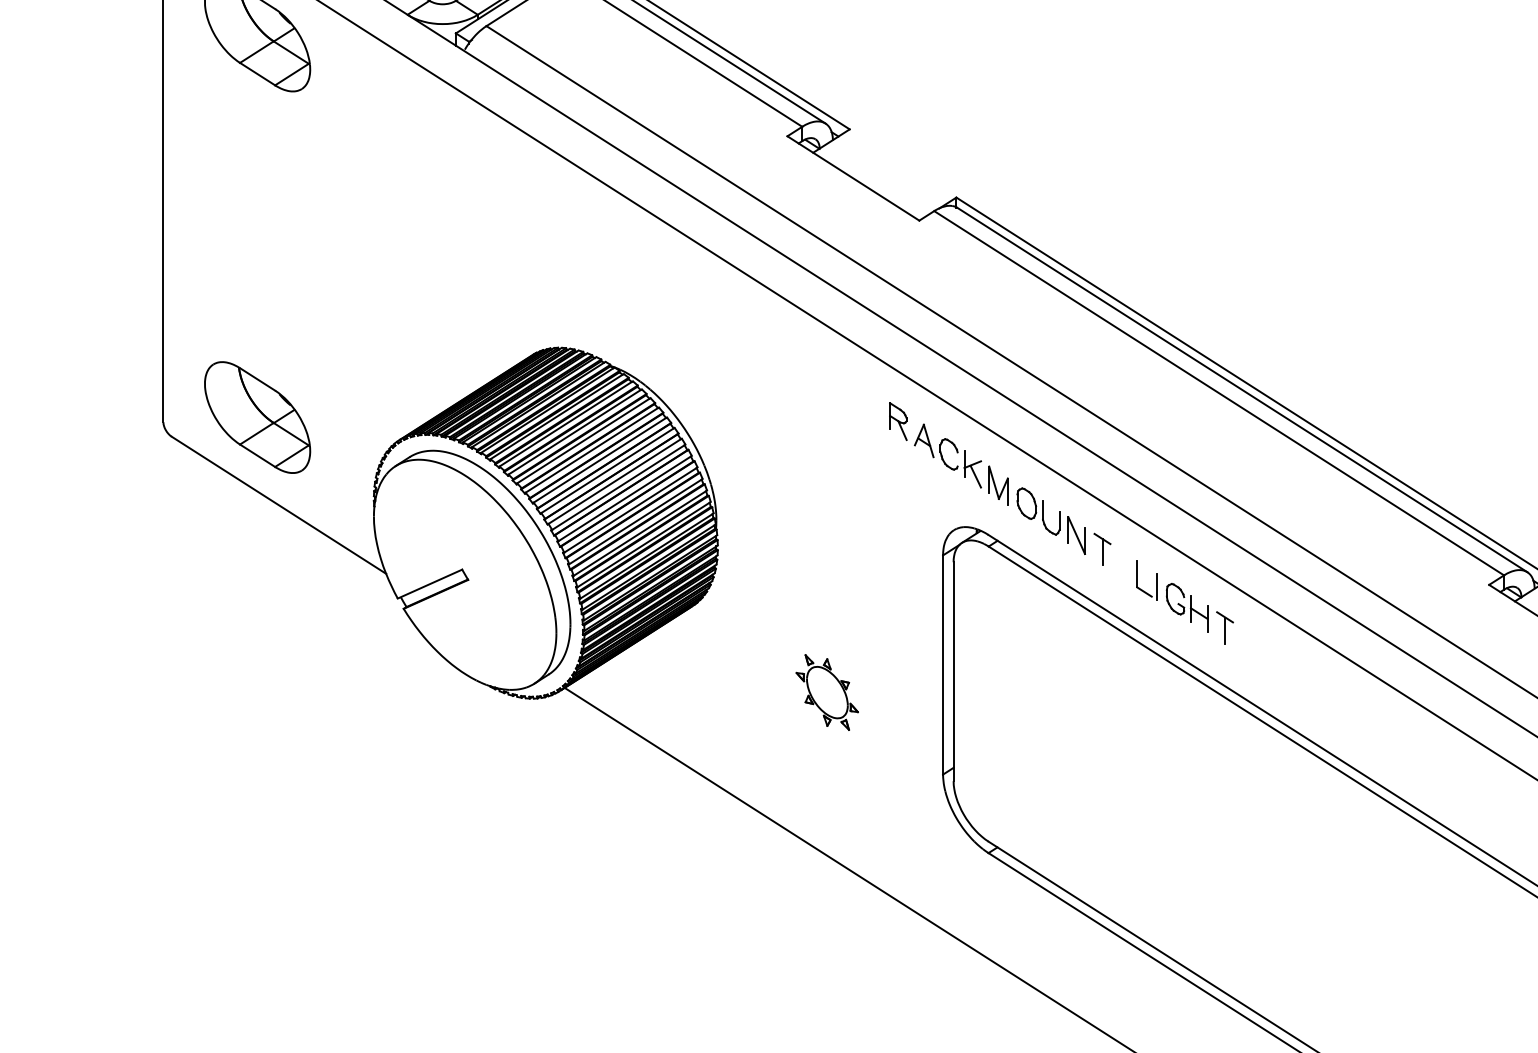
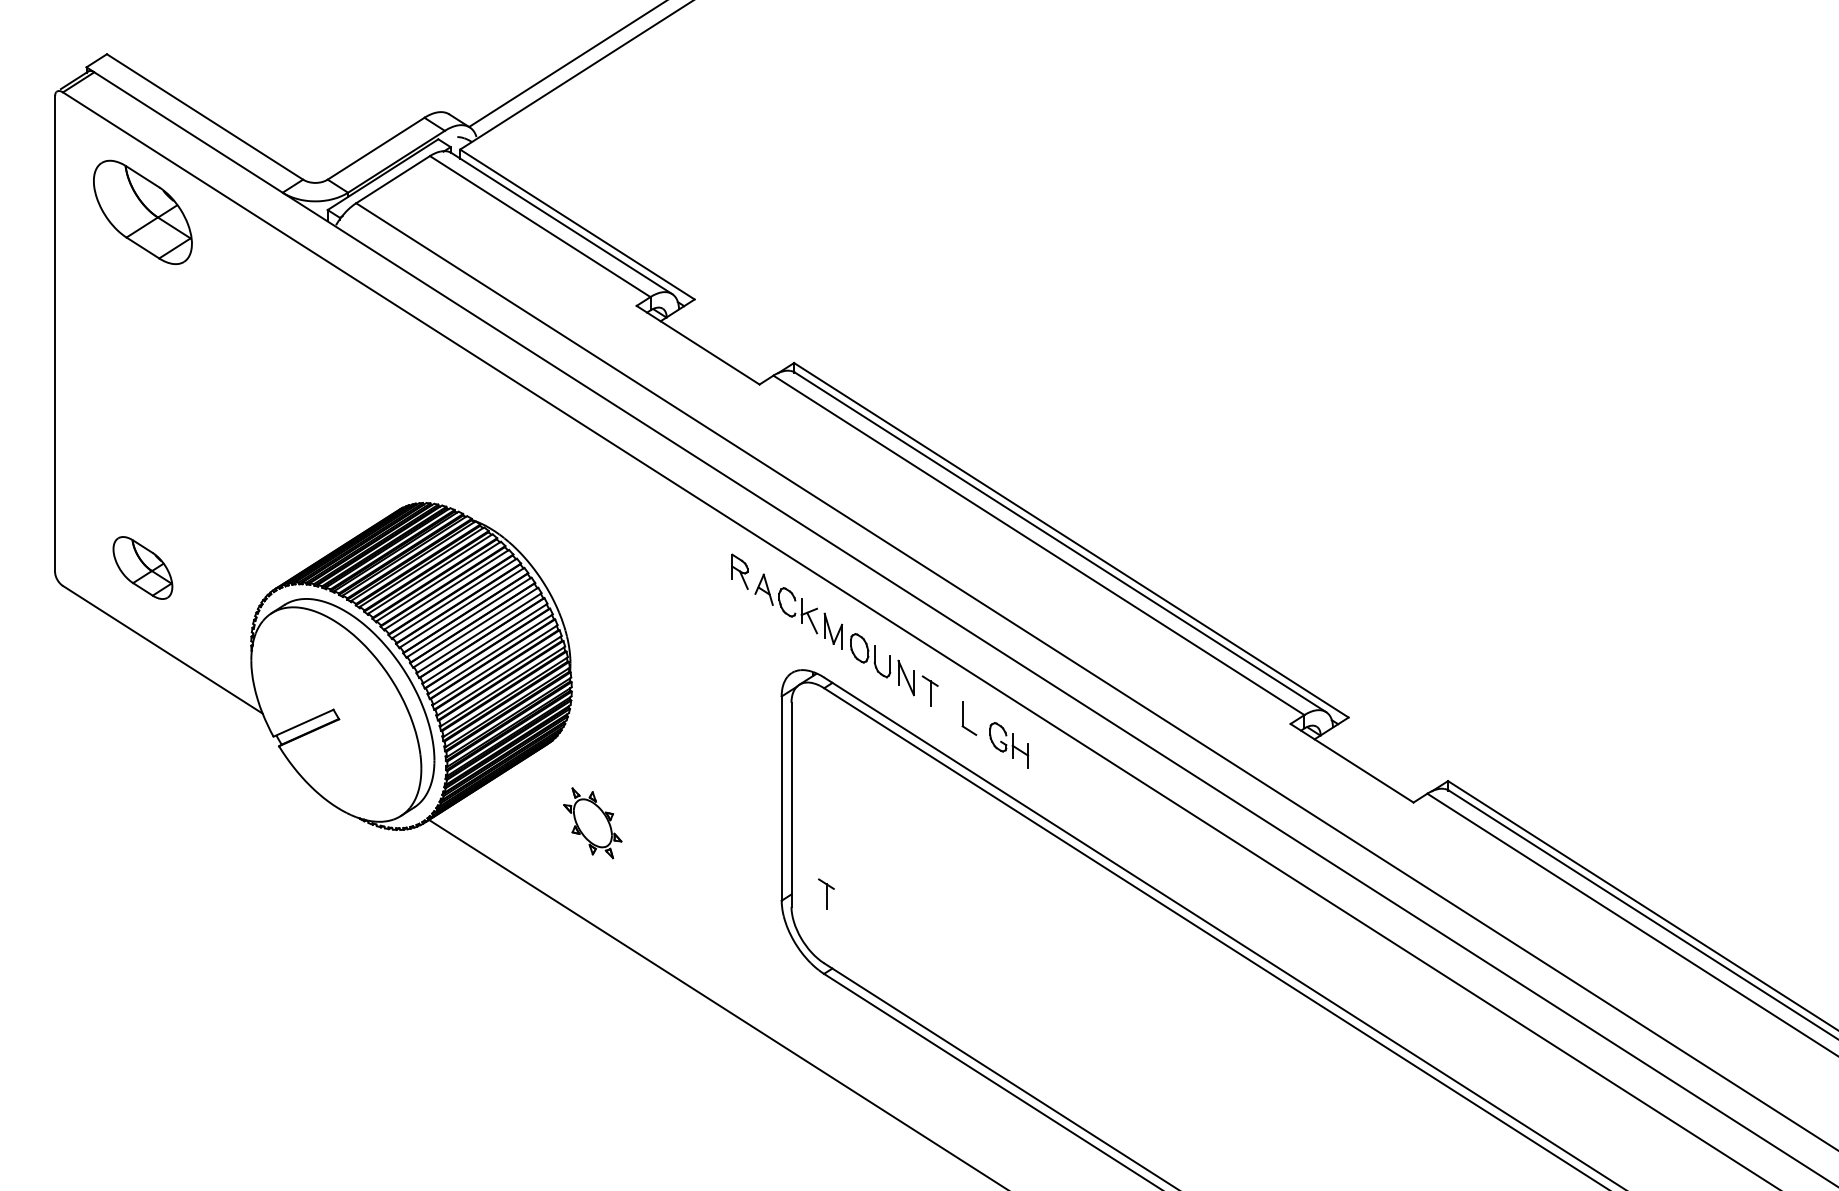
part: (257, 416) -> (142, 567), size x0.6
line: (1157, 586) -> (981, 725), removed
part: (1225, 627) -> (826, 893), moved
part: (826, 692) -> (592, 823), moved

